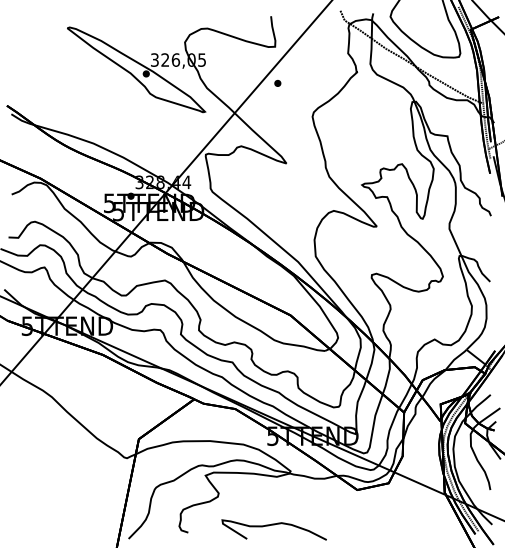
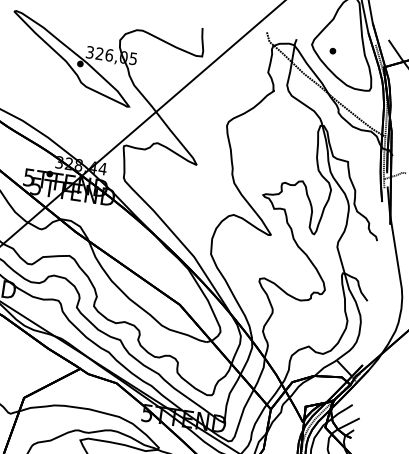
part: (277, 83) -> (332, 51), moved

